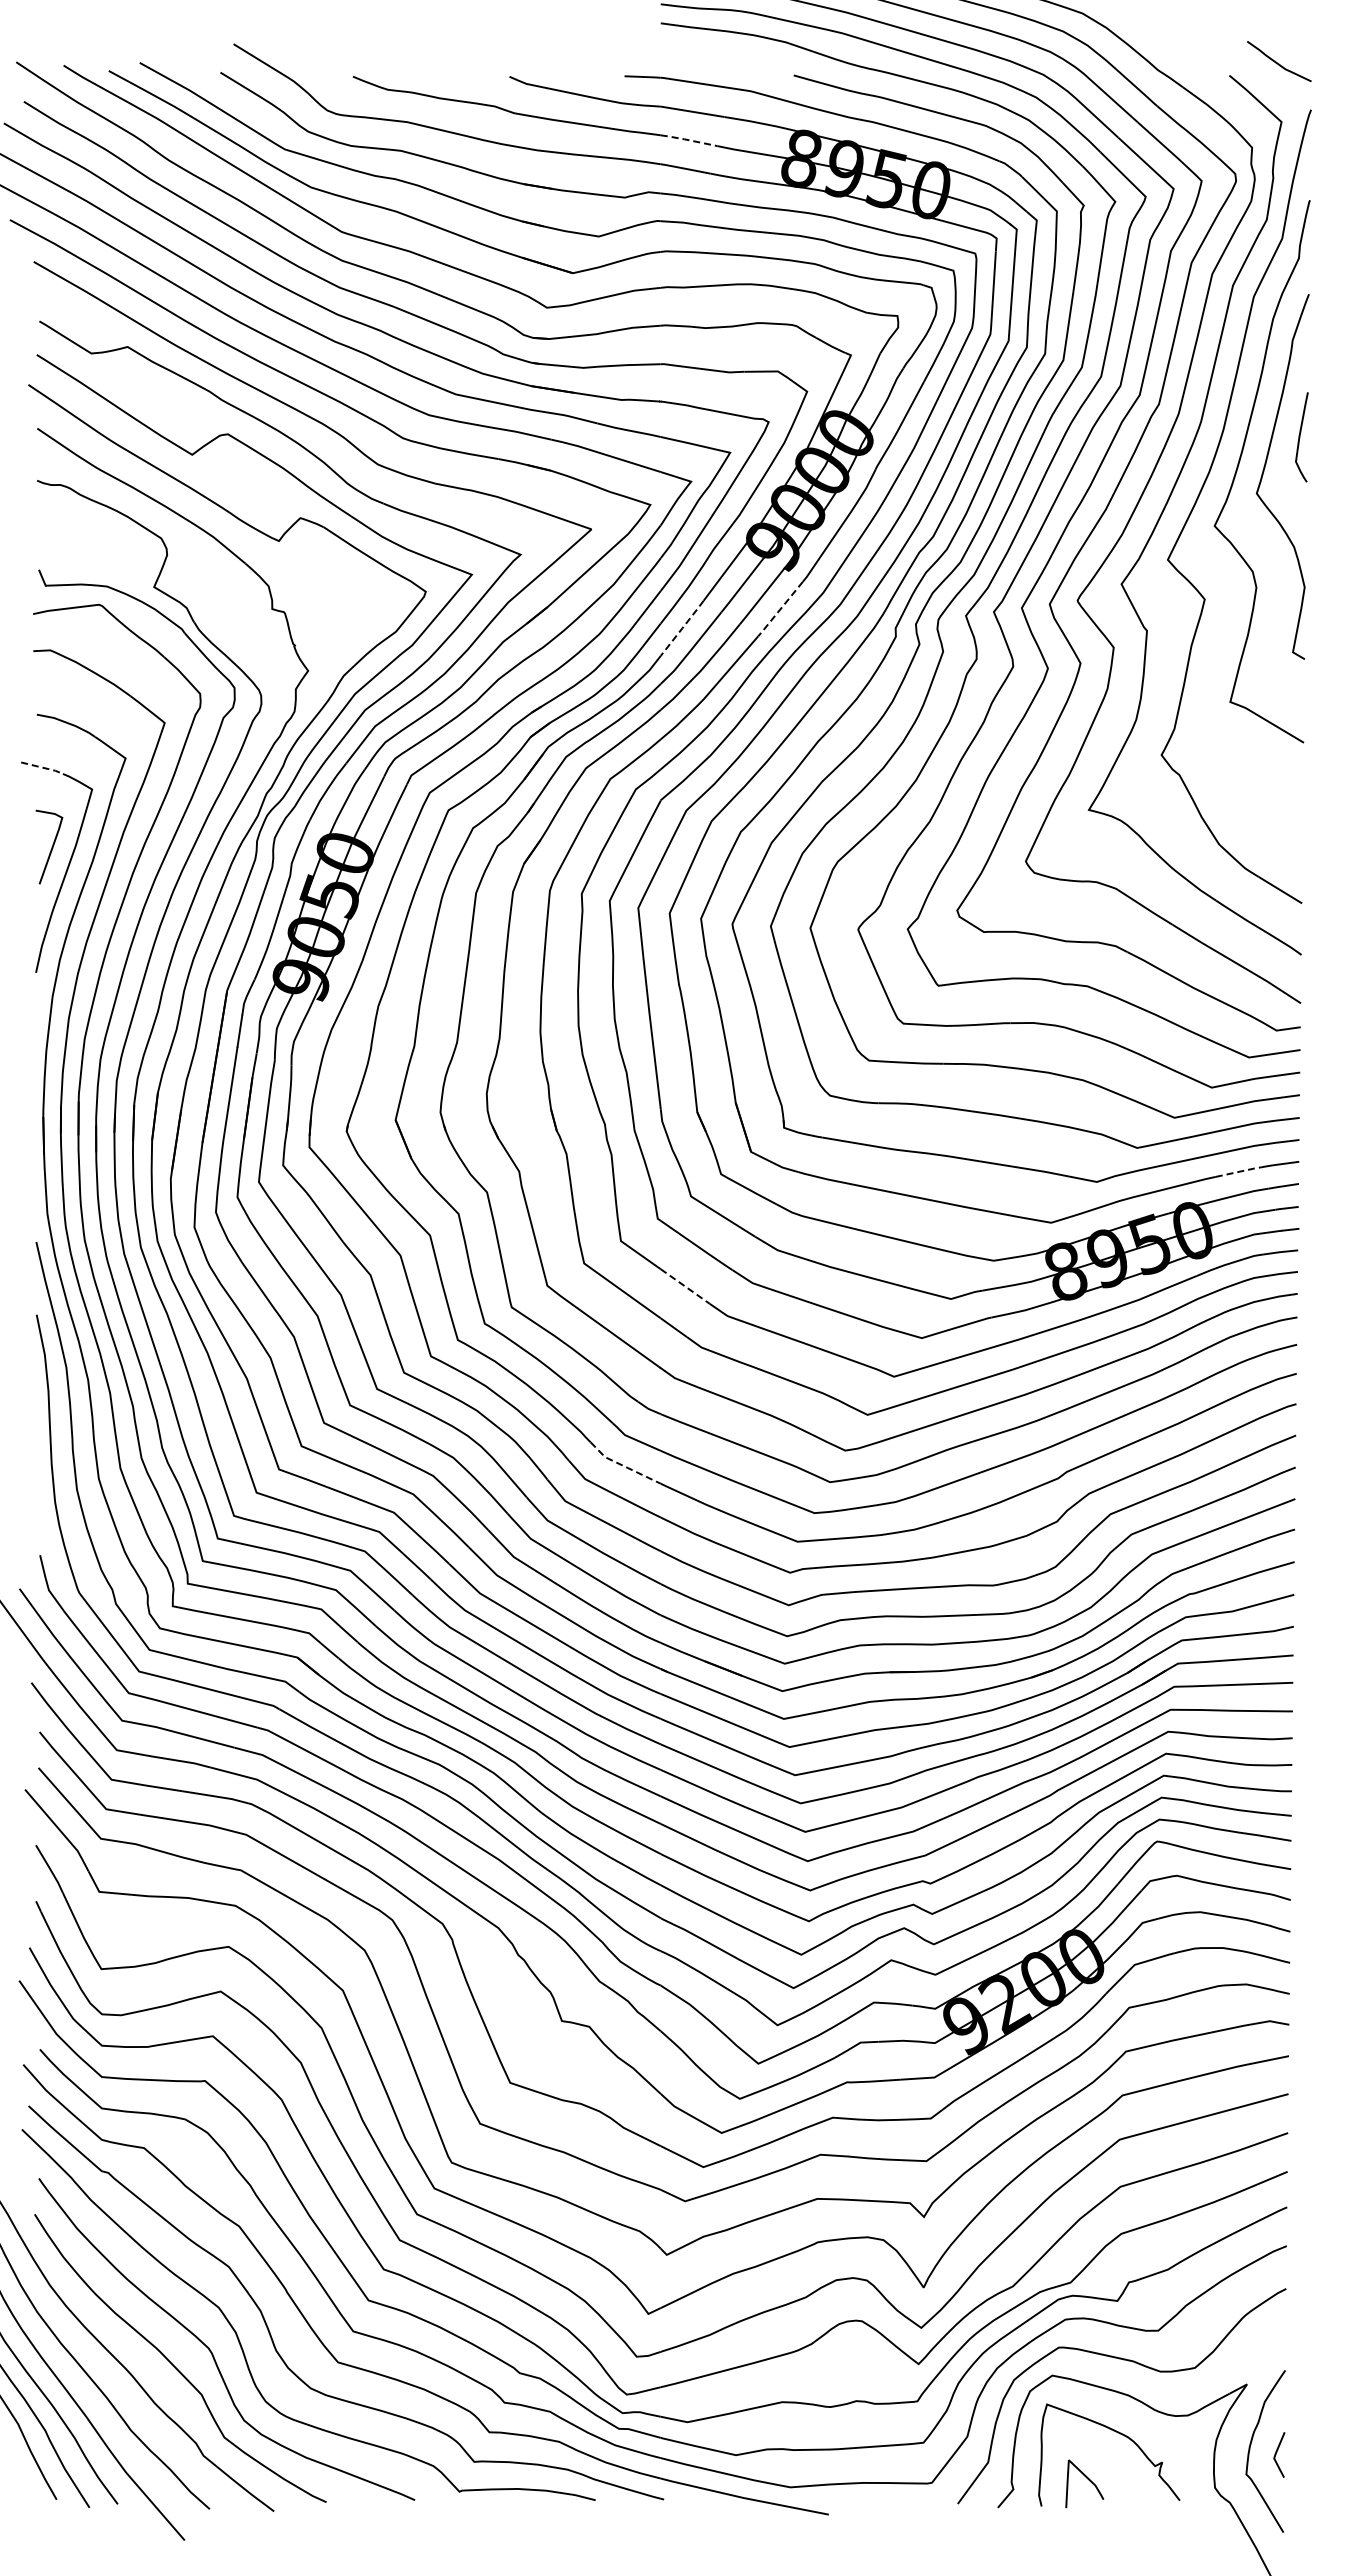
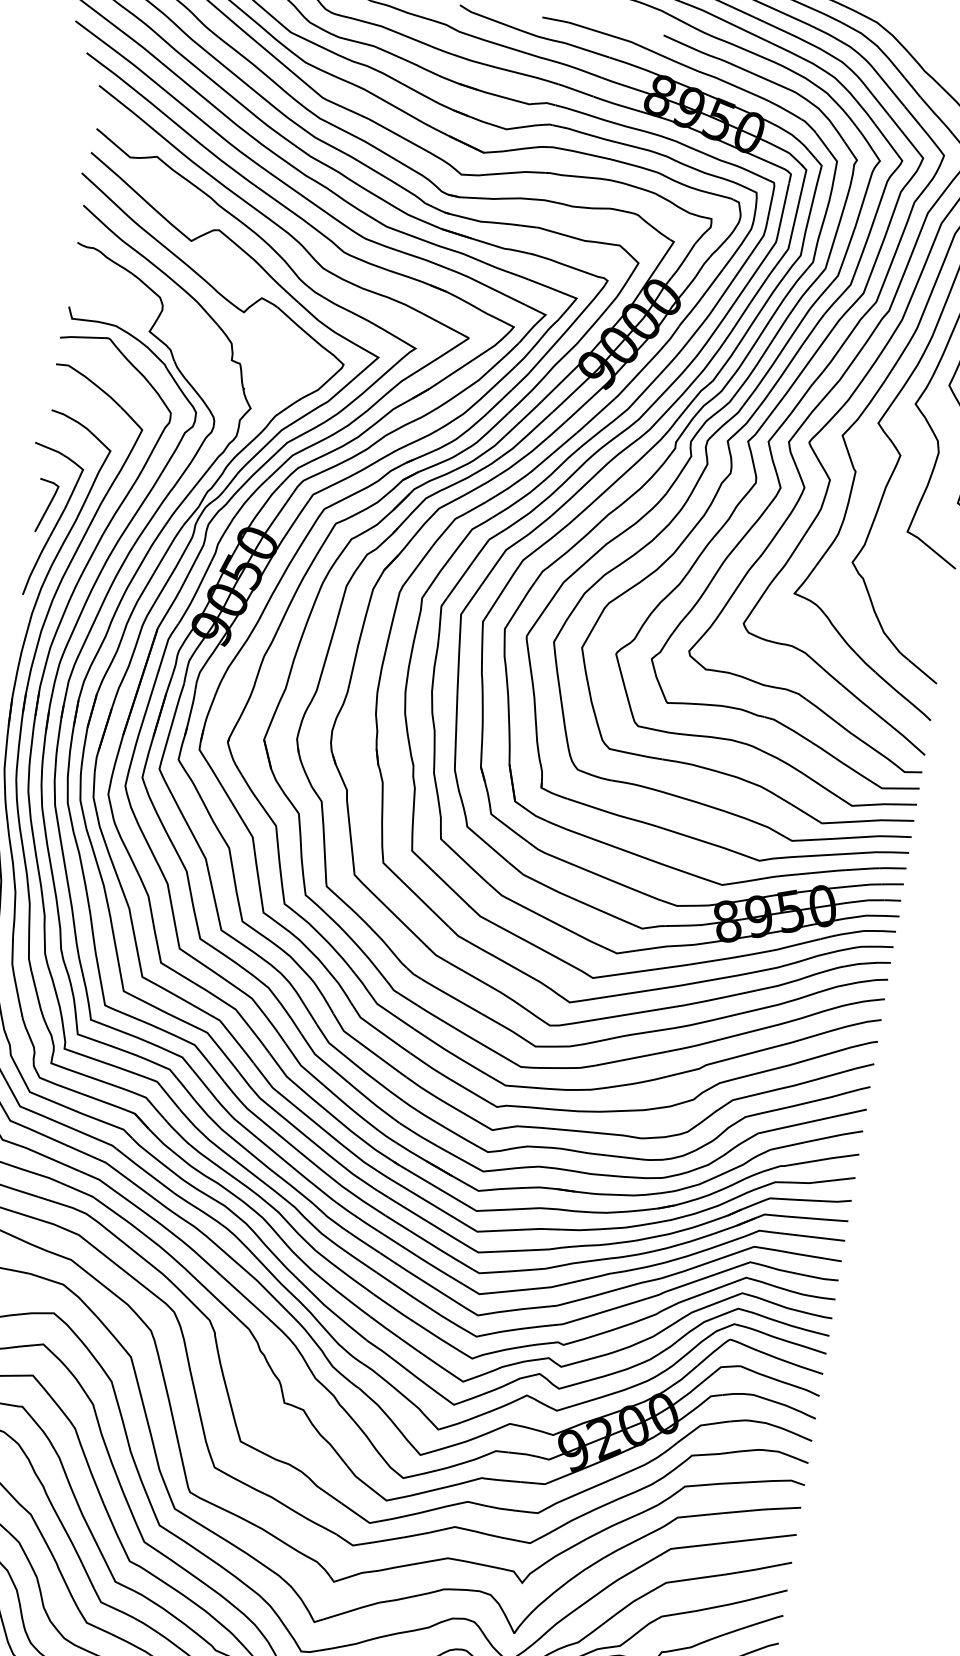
line: (688, 140) -> (581, 70), dashed -> solid
line: (779, 610) -> (594, 416), dashed -> solid
line: (682, 628) -> (523, 419), dashed -> solid
line: (43, 767) -> (50, 448), dashed -> solid
line: (1238, 1171) -> (861, 868), dashed -> solid
line: (685, 1286) -> (453, 890), dashed -> solid
line: (623, 1466) -> (389, 1012), dashed -> solid

